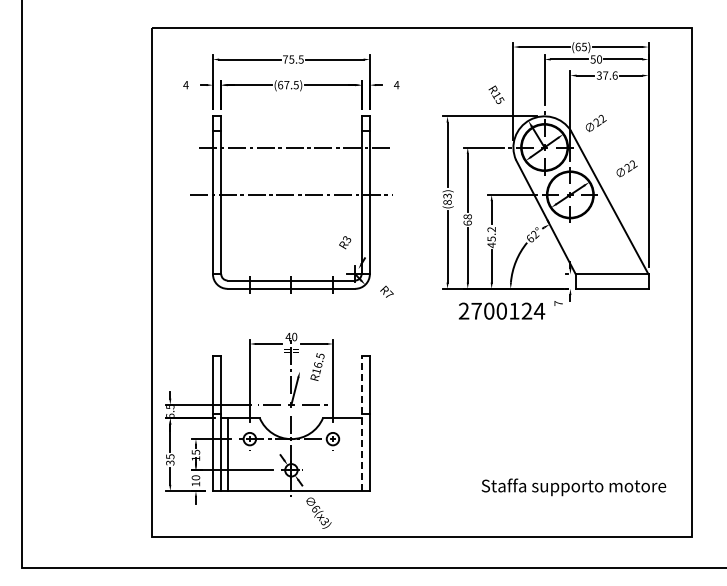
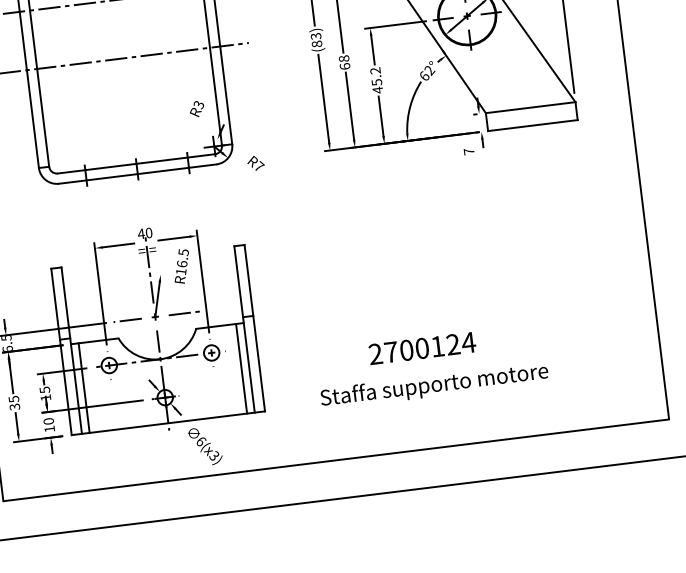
text: (501, 310) -> (421, 347), moved
line: (361, 423) -> (244, 329), dashed -> solid
line: (355, 454) -> (241, 368), added
text: (573, 487) -> (434, 386), moved

